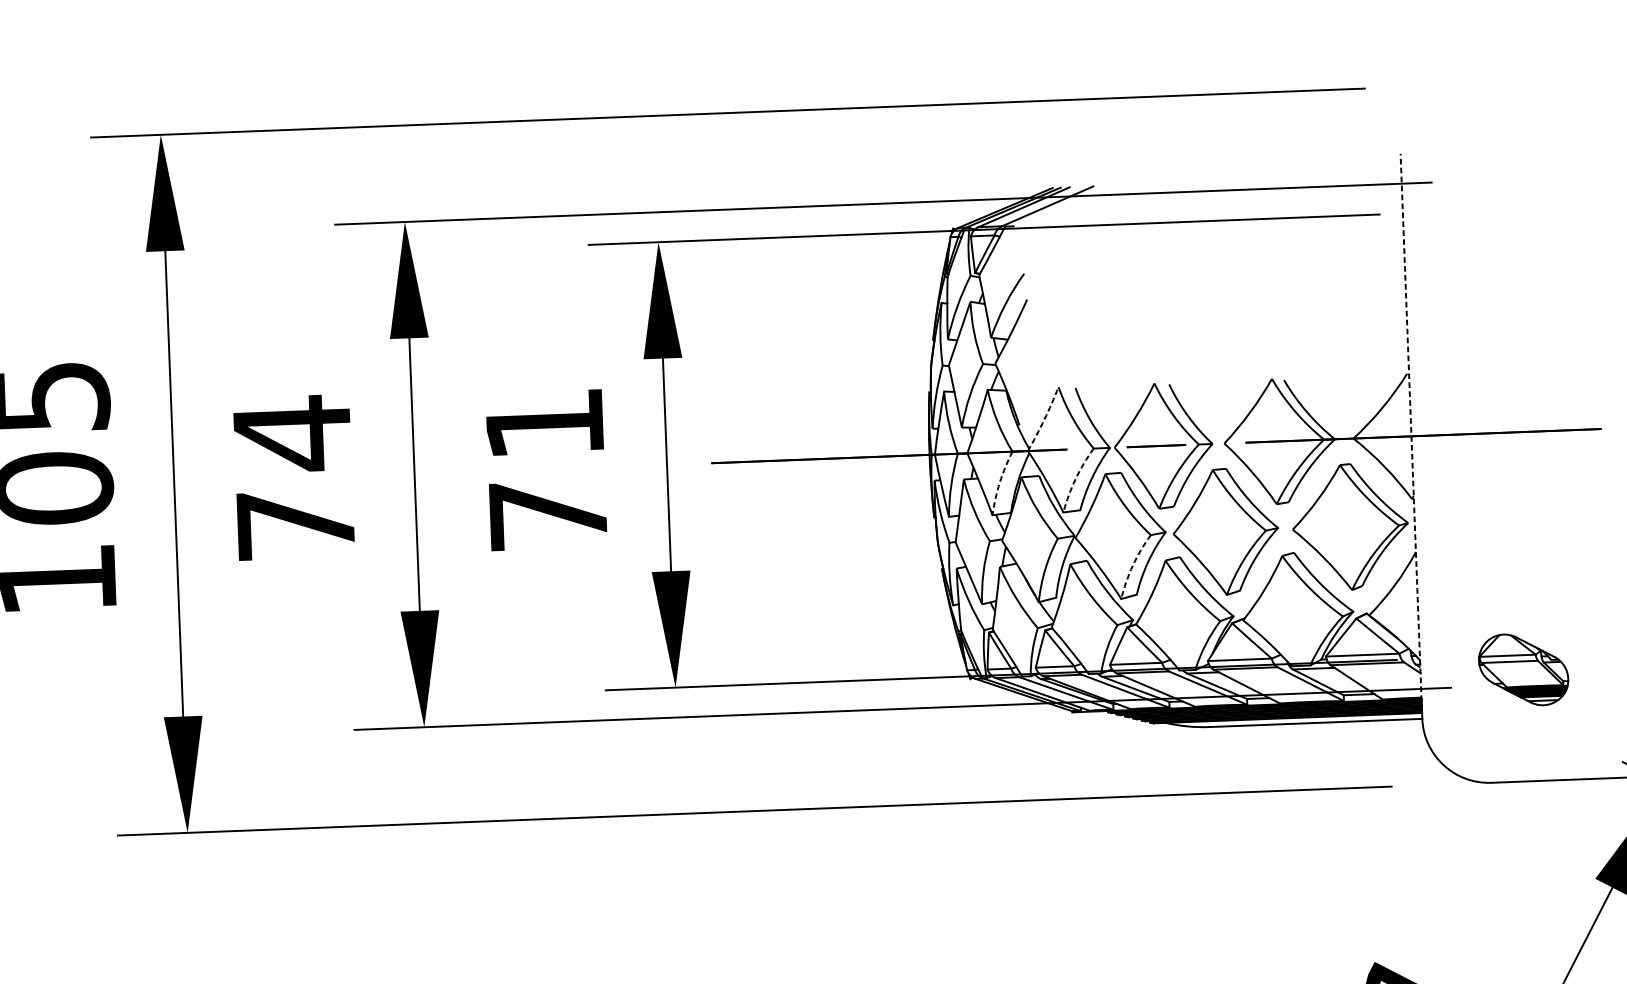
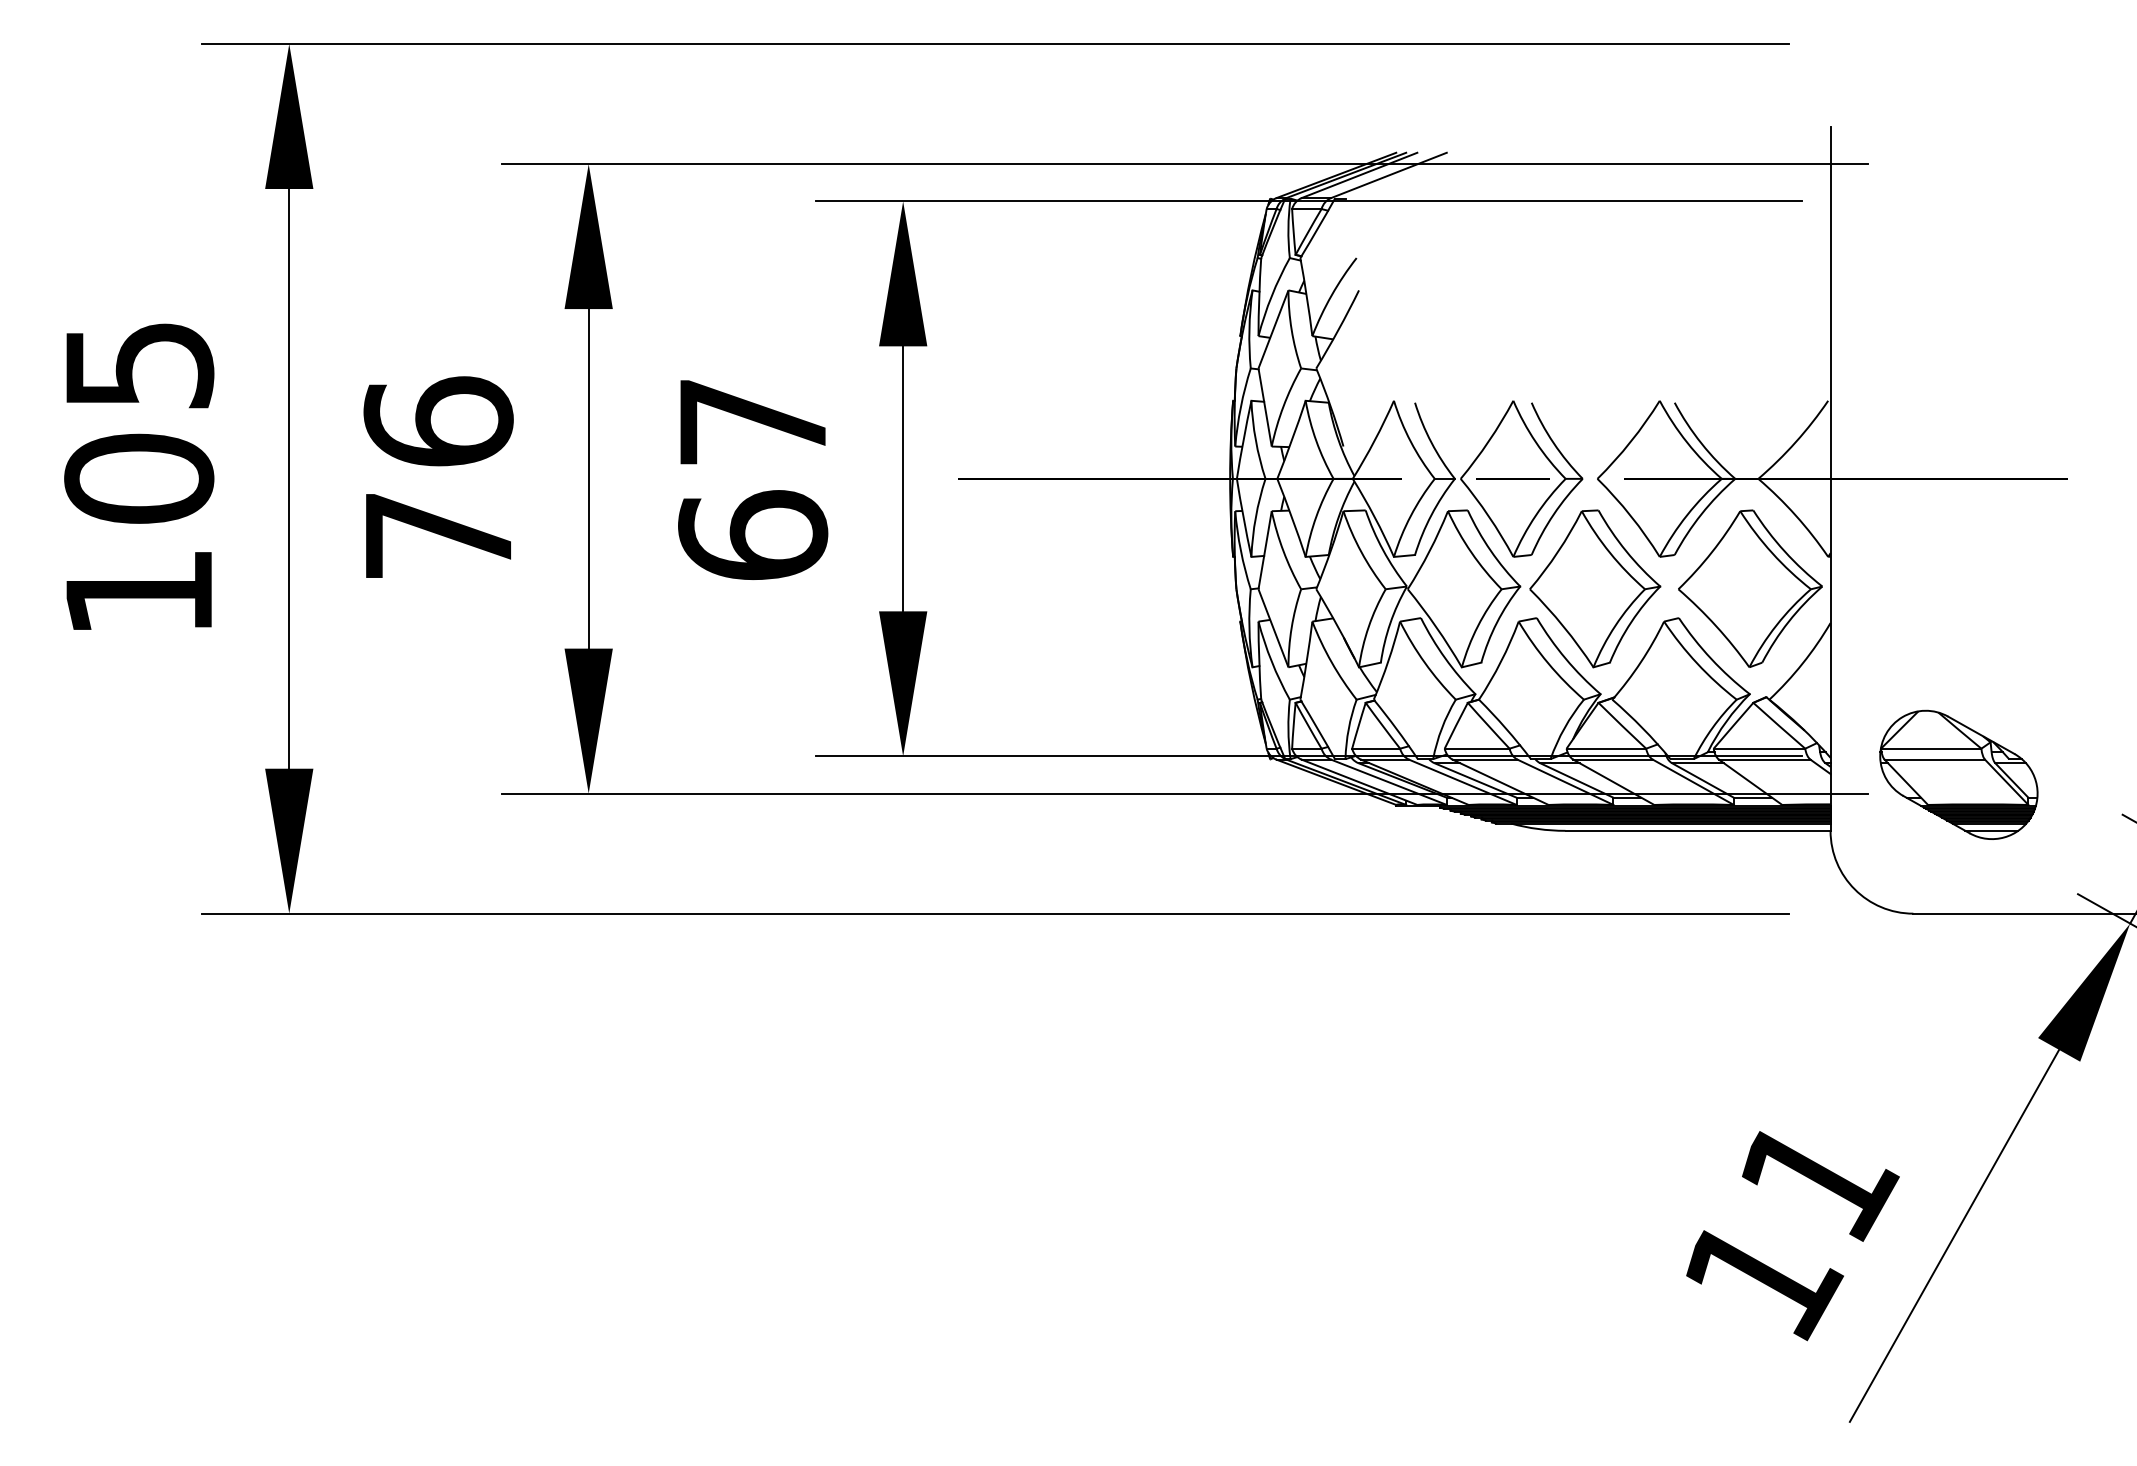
arc: (1044, 419) -> (1374, 440), dashed -> solid
text: (292, 434) -> (438, 422), 74 -> 76
line: (1411, 436) -> (1830, 478), dashed -> solid
text: (546, 470) -> (753, 480), 71 -> 67
arc: (1075, 479) -> (1410, 516), dashed -> solid
arc: (999, 482) -> (1316, 516), dashed -> solid
arc: (1132, 565) -> (1477, 626), dashed -> solid
part: (1523, 669) -> (1958, 774), size x1.43

